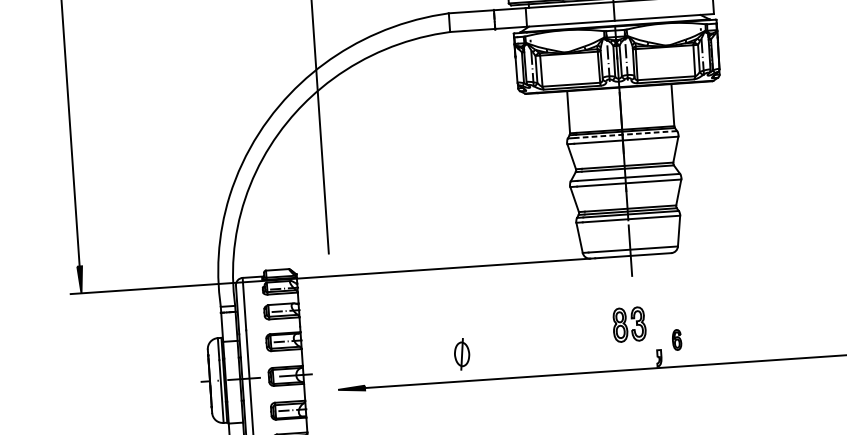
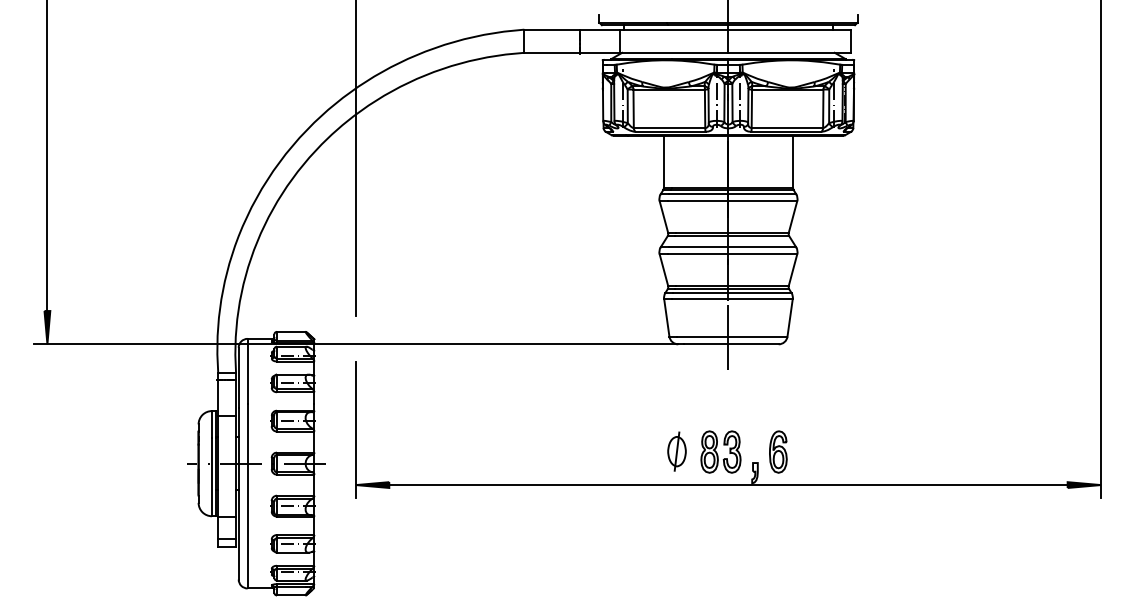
line: (625, 134) -> (732, 194), dashed -> solid
part: (628, 324) -> (720, 451), moved
part: (677, 339) -> (778, 451), size x1.67
line: (335, 345) -> (356, 430), added
part: (461, 354) -> (676, 451), moved

